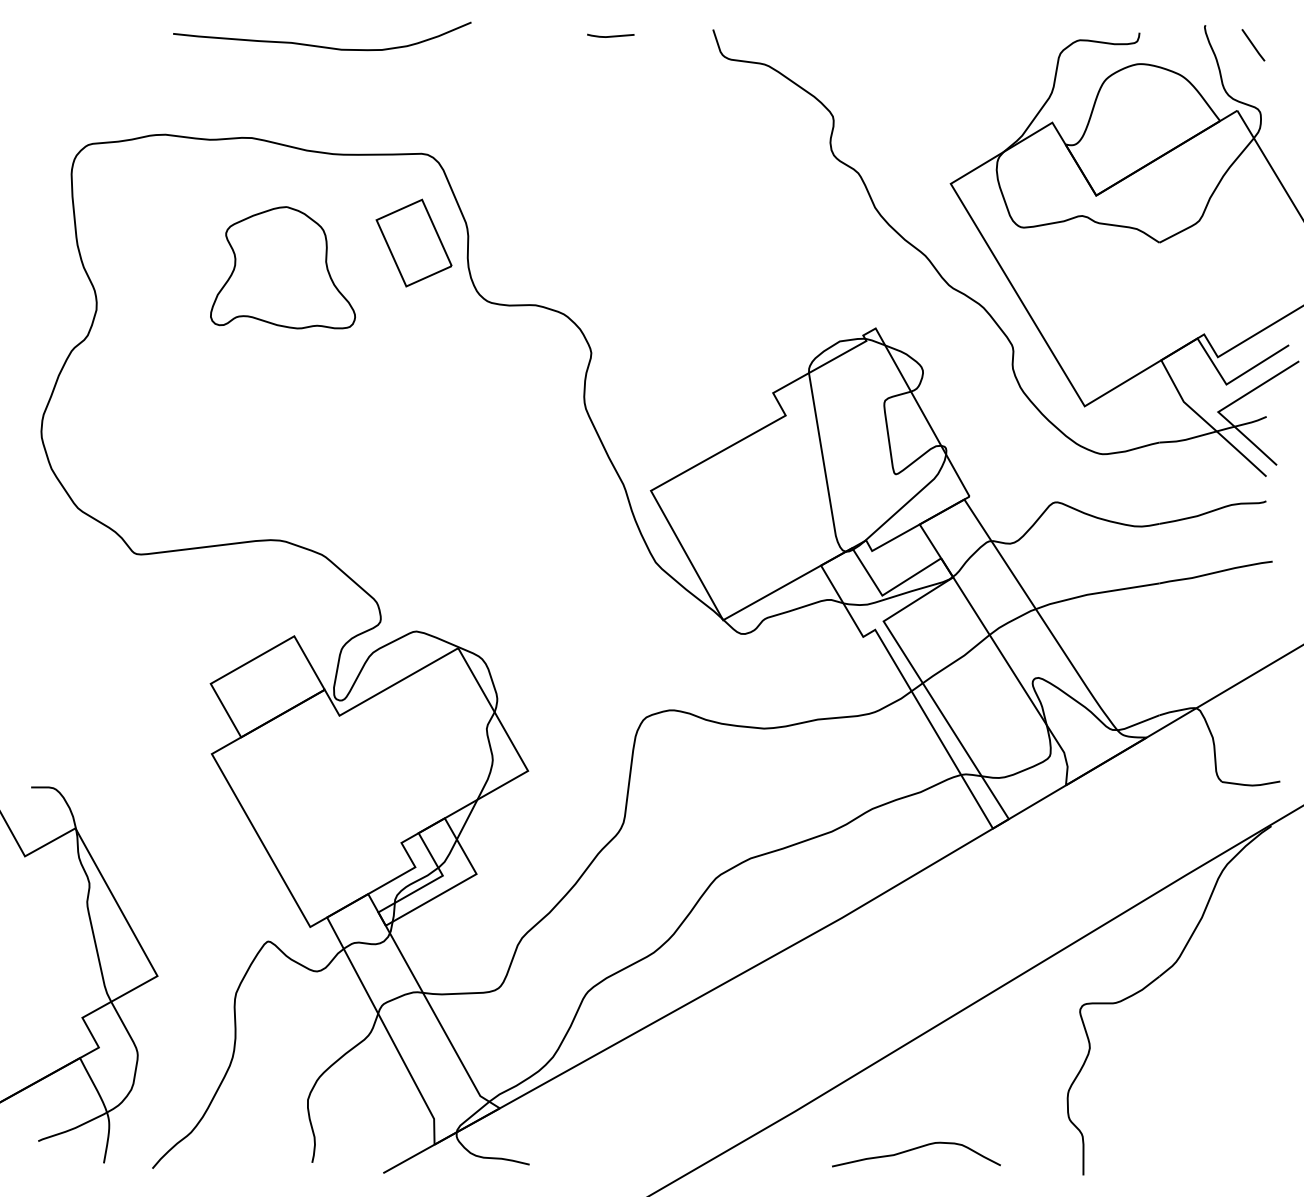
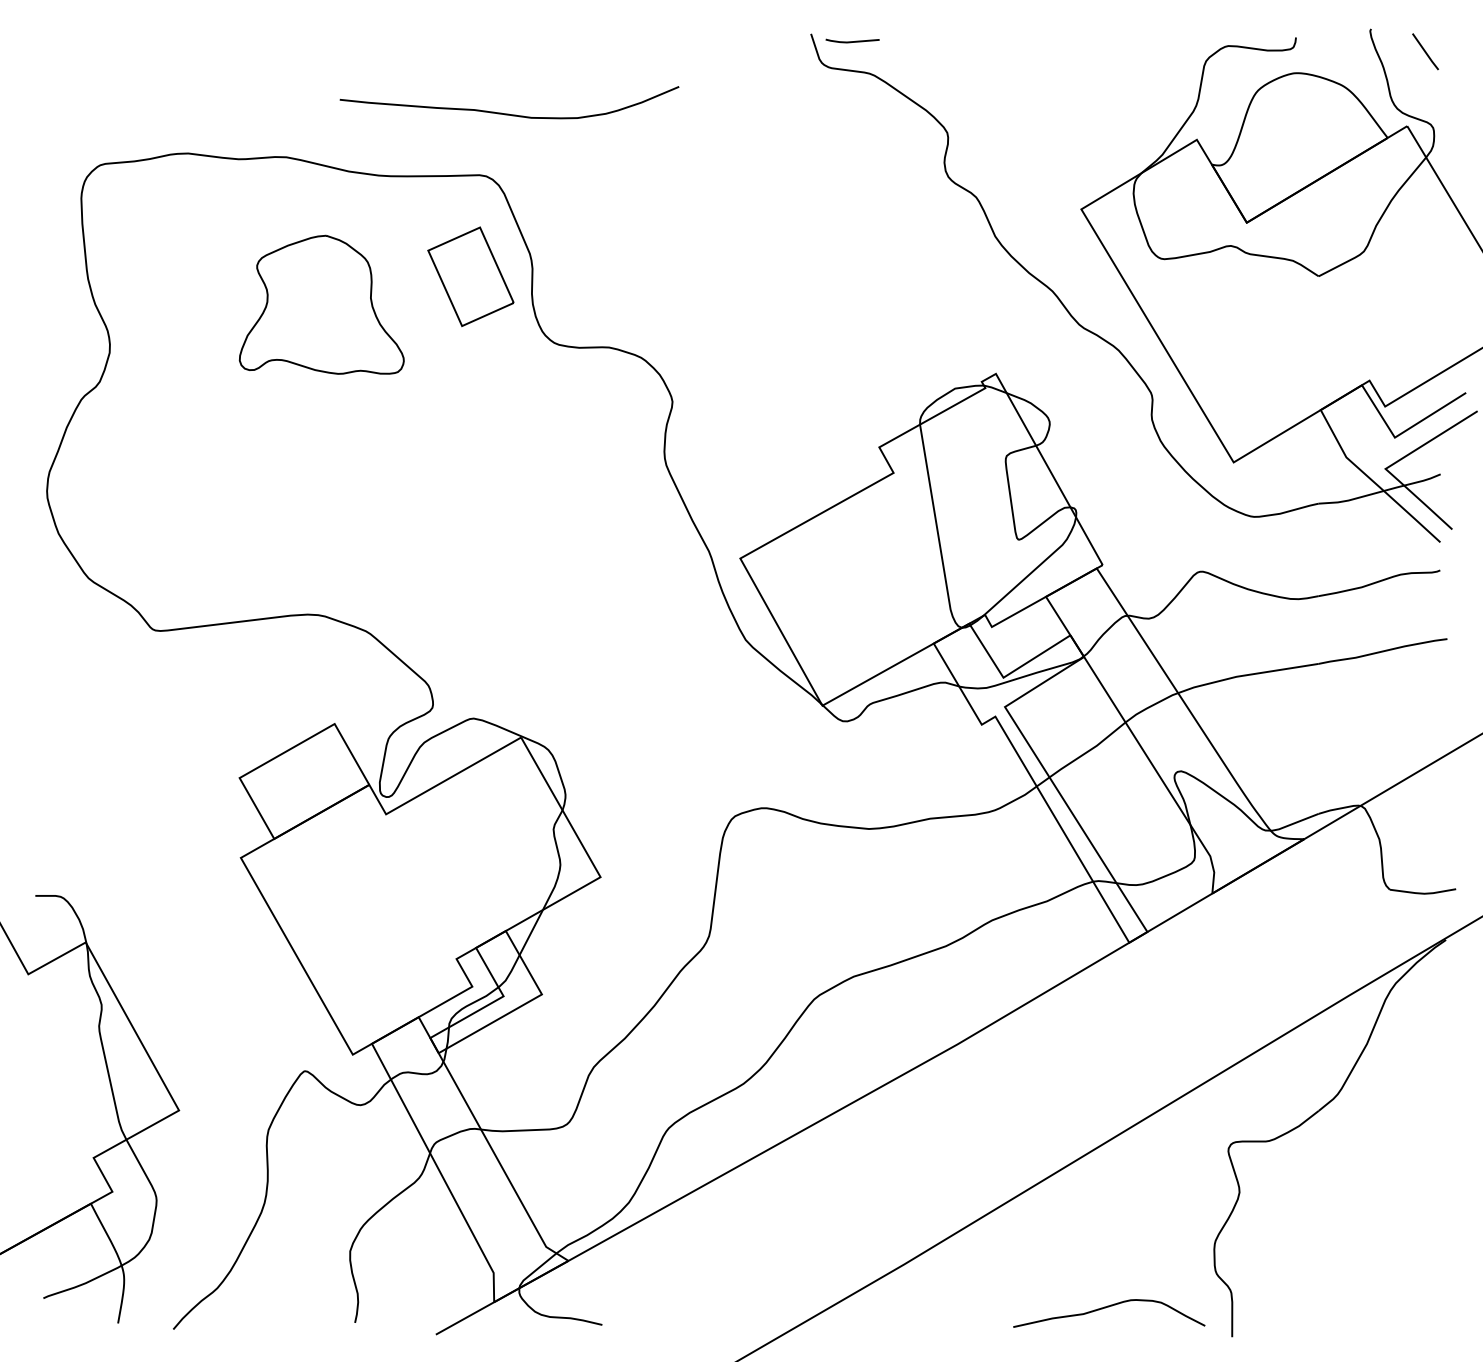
line: (610, 36) -> (852, 41), moved
curve: (322, 45) -> (509, 113), moved
curve: (916, 1149) -> (1109, 1307), moved

